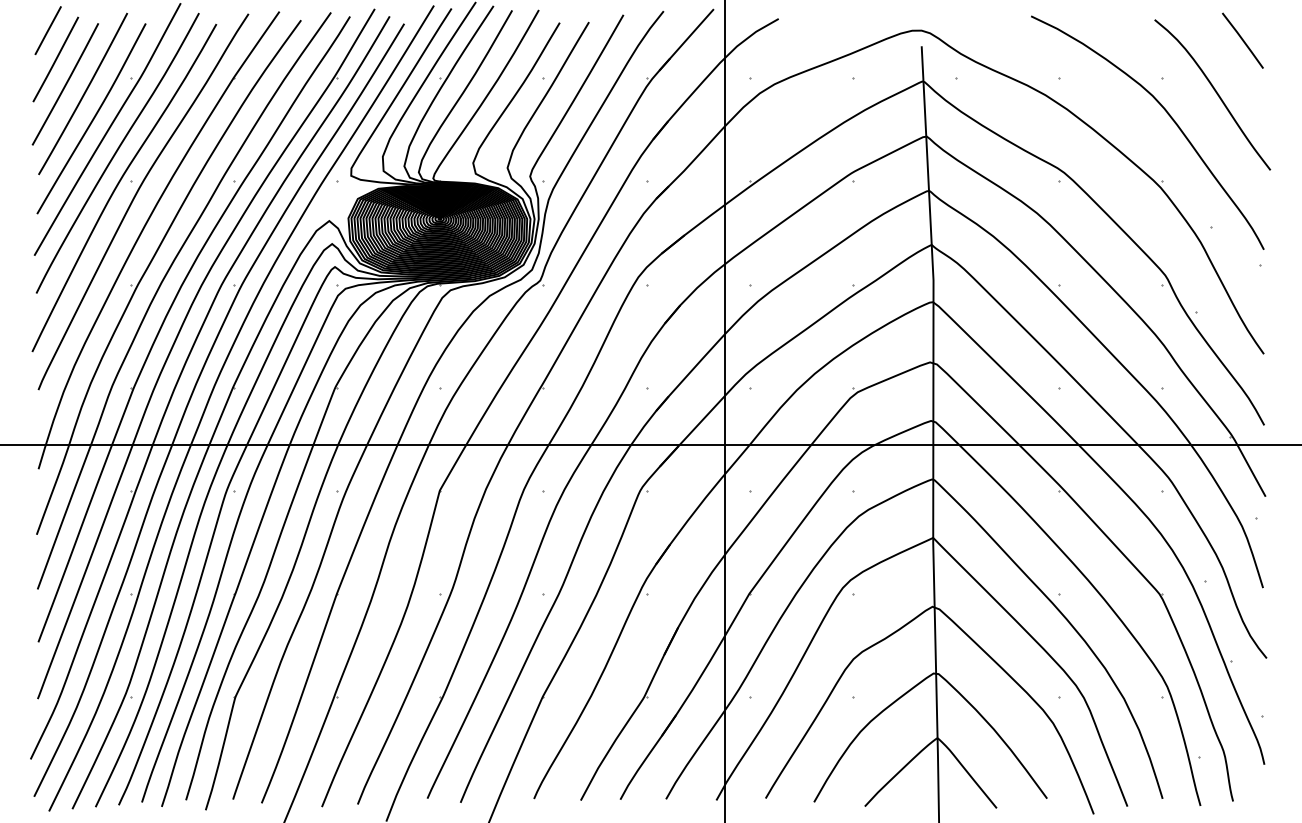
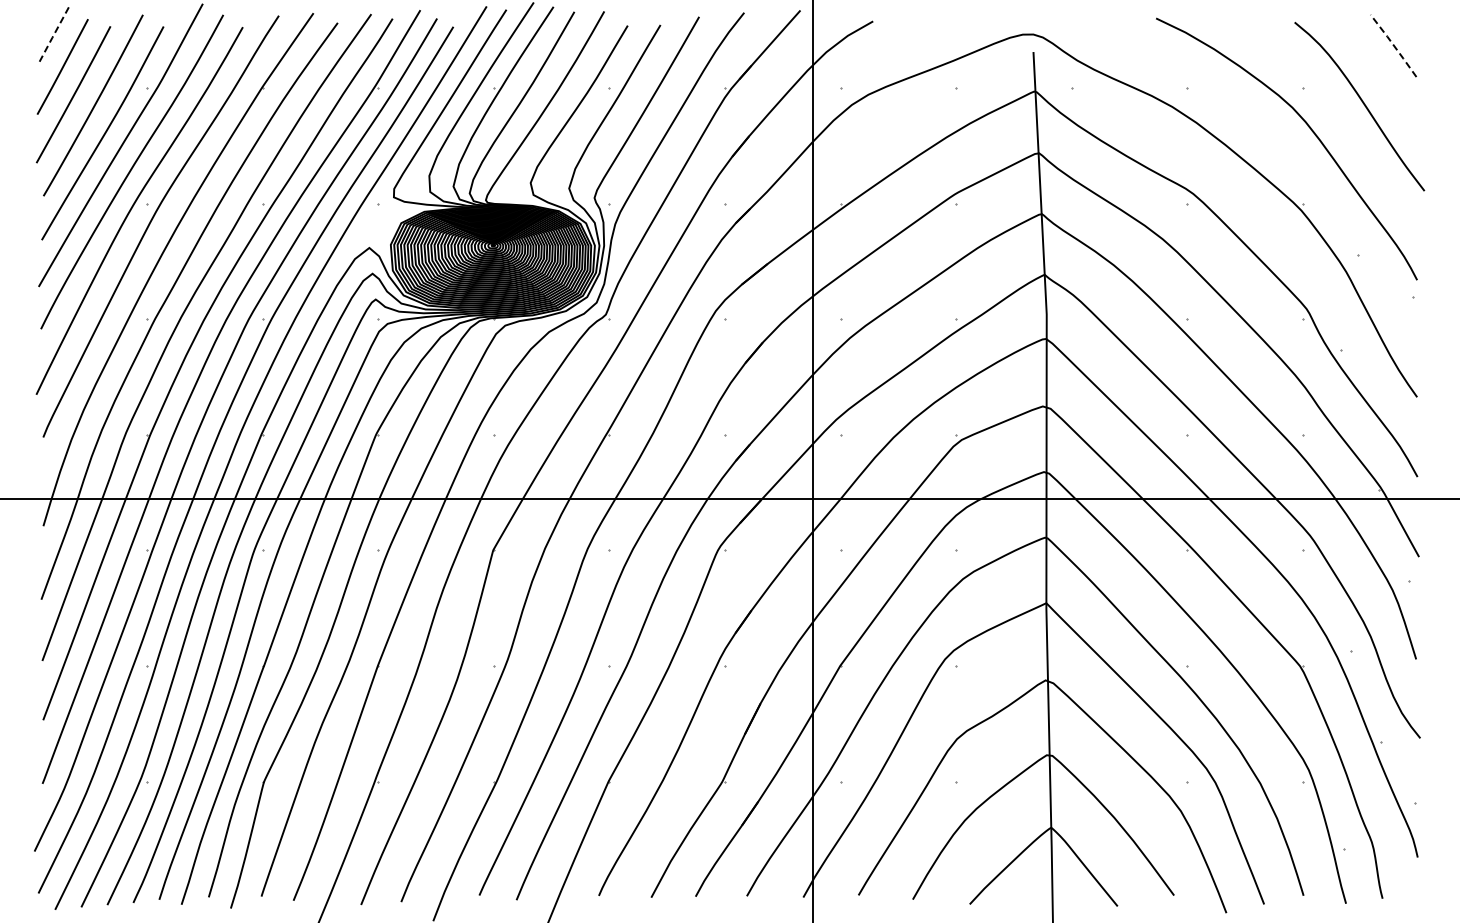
line: (47, 31) -> (53, 35), solid -> dashed
line: (1242, 40) -> (1393, 45), solid -> dashed

